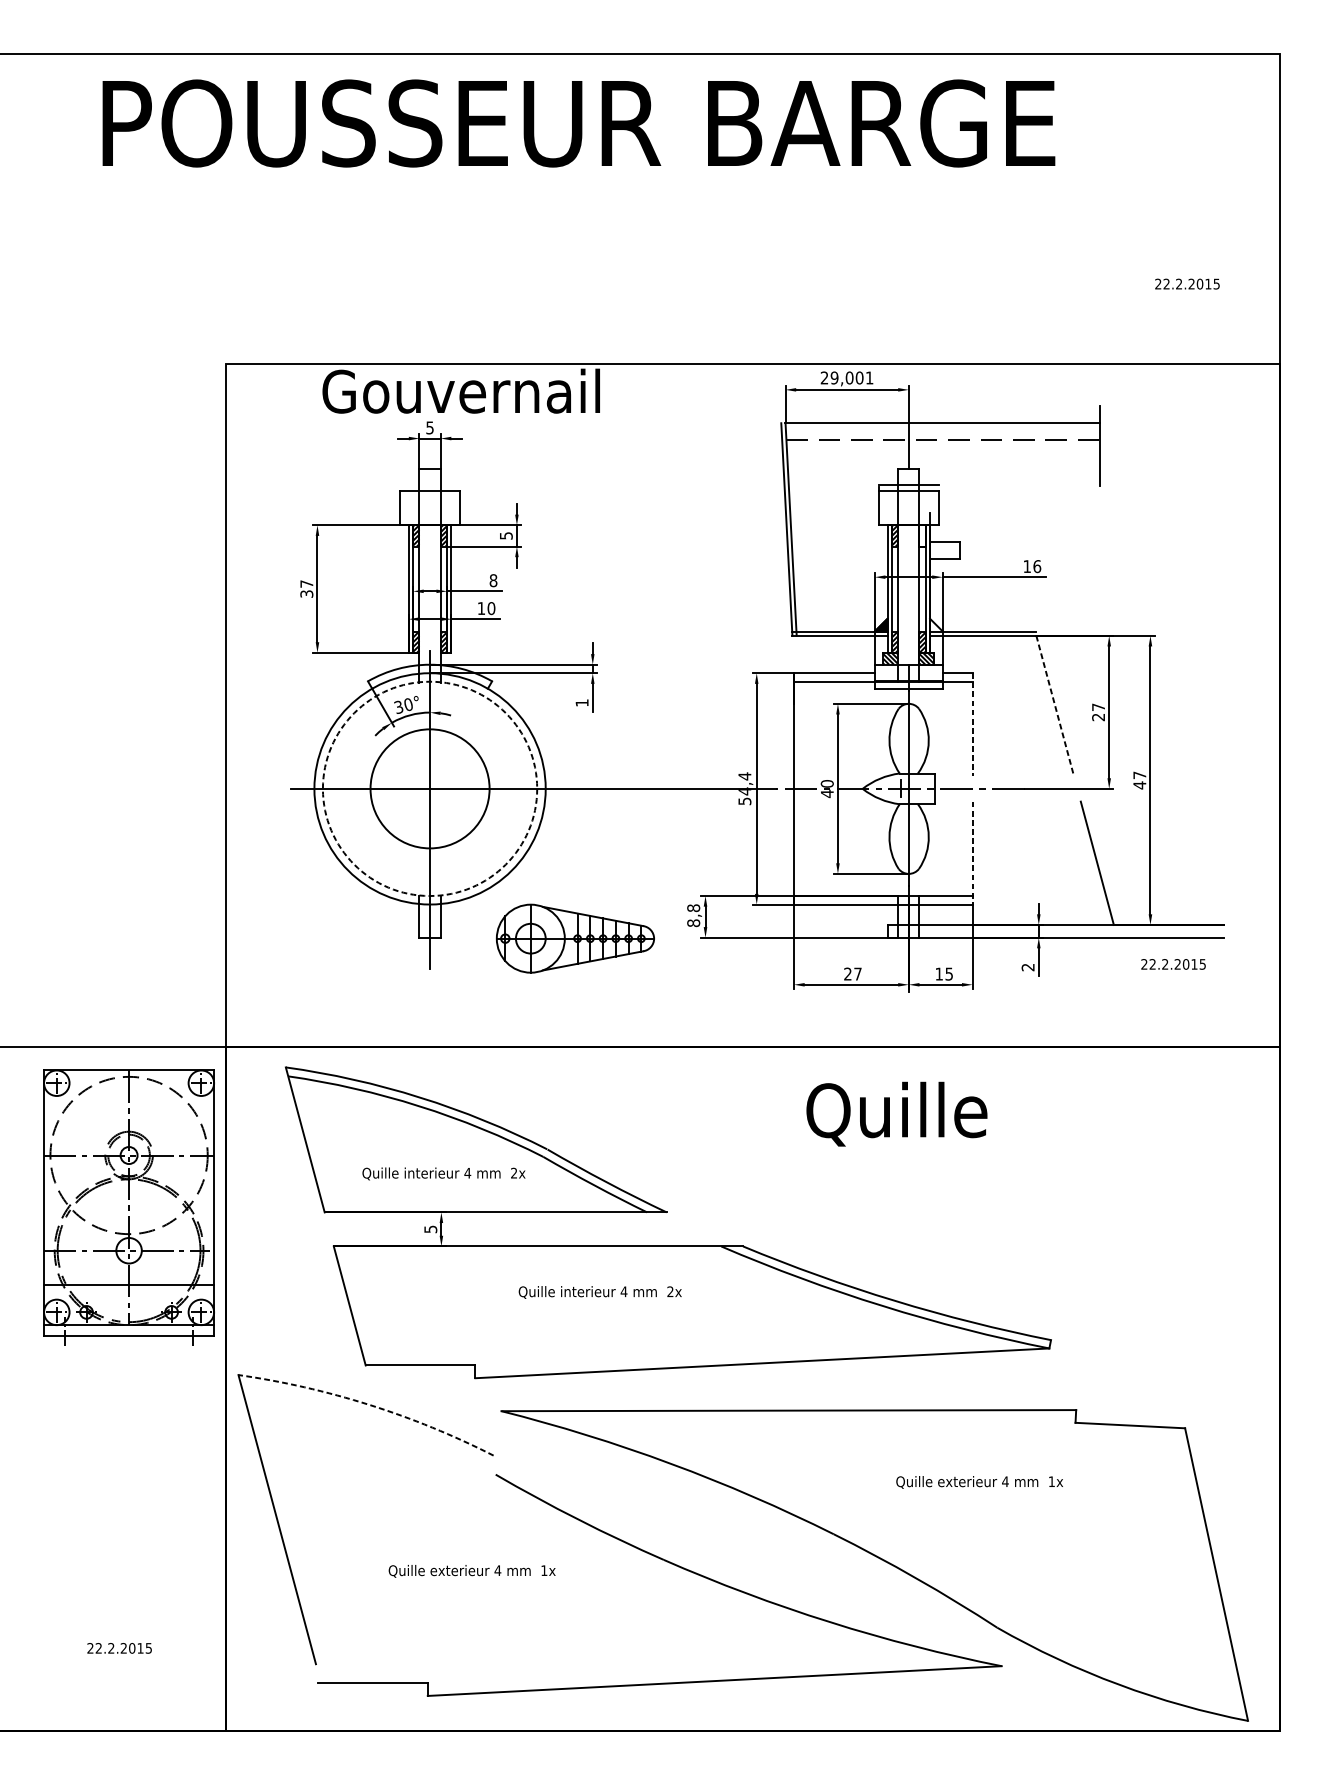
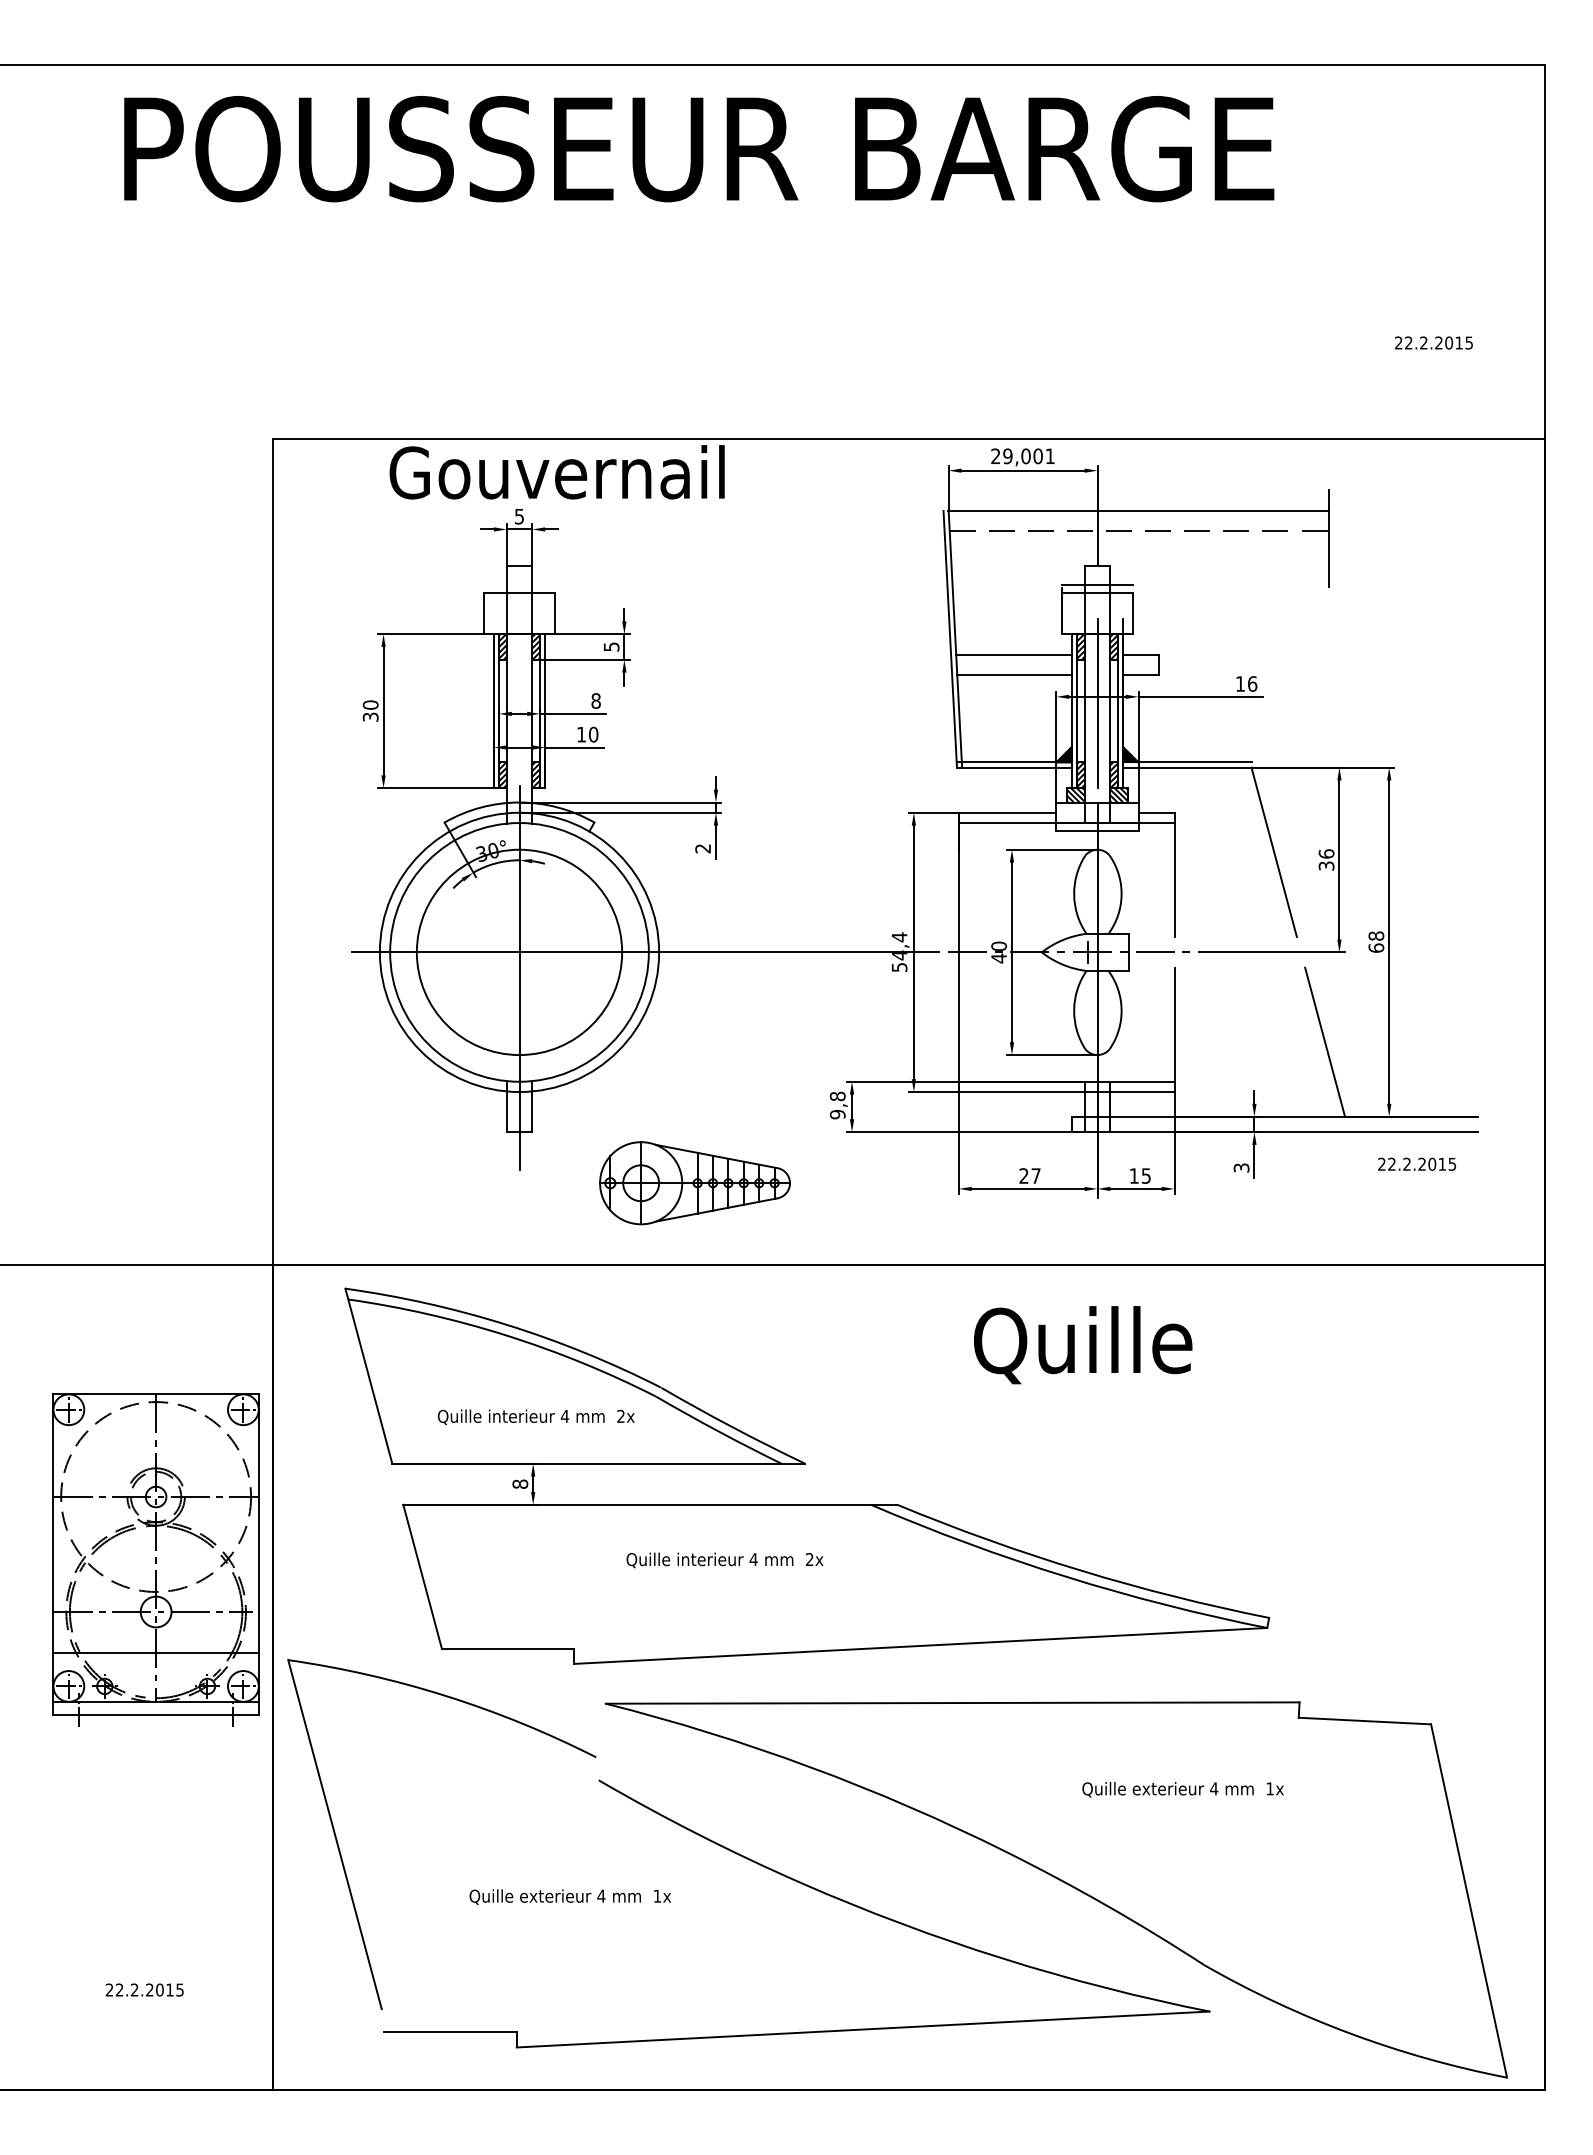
hatch: (922, 535) -> (1114, 646), added
line: (839, 542) -> (1013, 654), added
line: (840, 559) -> (1014, 675), added
line: (908, 582) -> (1097, 703), added
text: (306, 583) -> (370, 704), 37 -> 30
hatch: (936, 624) -> (1130, 754), added
text: (581, 702) -> (702, 848), 1 -> 2
line: (1055, 706) -> (1274, 852), dashed -> solid
text: (1098, 711) -> (1326, 859), 27 -> 36
line: (972, 725) -> (1174, 875), dashed -> solid
text: (1139, 780) -> (1376, 942), 47 -> 68
circle: (430, 788) -> (519, 952), dashed -> solid
circle: (430, 788) -> (519, 952), size x1.43
line: (972, 853) -> (1174, 1030), dashed -> solid
text: (693, 923) -> (837, 1114), 8,8 -> 9,8
part: (575, 938) -> (694, 1183), moved
text: (1028, 967) -> (1241, 1167), 2 -> 3
part: (128, 1207) -> (155, 1559), moved
text: (430, 1228) -> (520, 1483), 5 -> 8
arc: (369, 1405) -> (446, 1696), dashed -> solid

